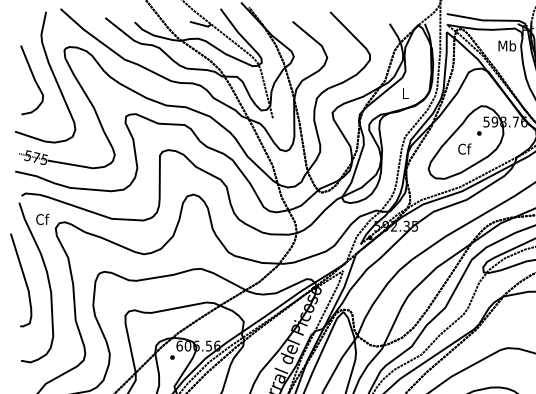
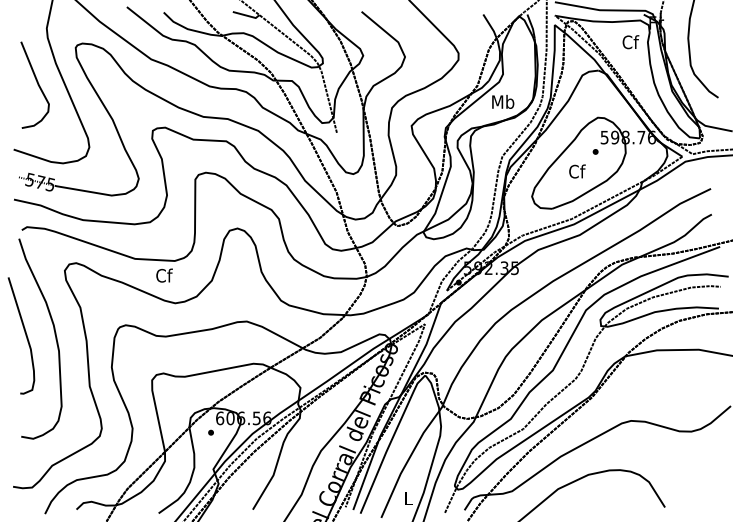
text: (507, 46) -> (630, 42), Mb -> Cf
text: (405, 93) -> (503, 101), L -> Mb
text: (42, 219) -> (164, 275), moved

